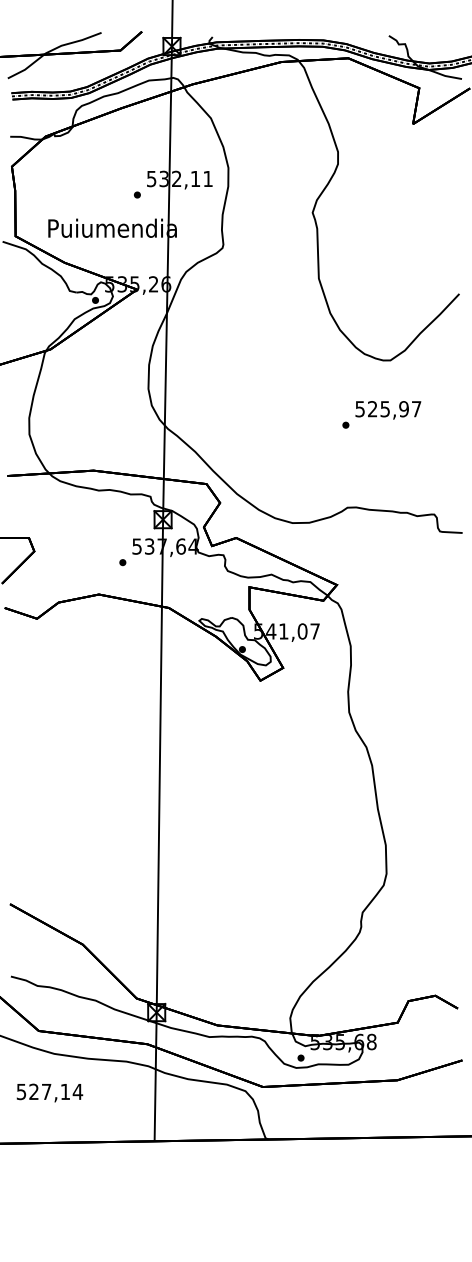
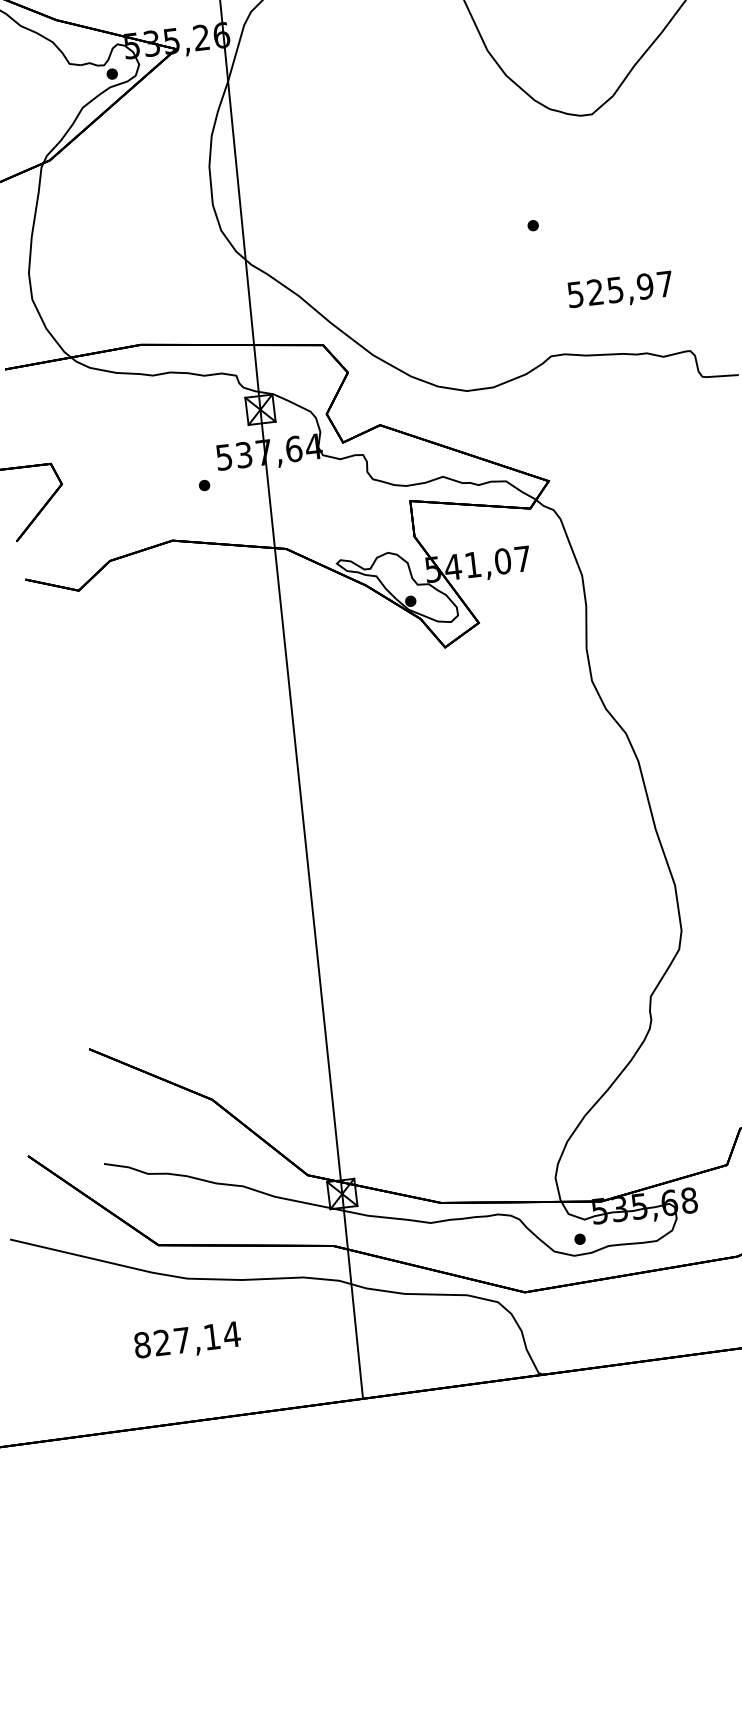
text: (388, 410) -> (620, 291), moved
text: (21, 1091) -> (142, 1344), 527,14 -> 827,14

